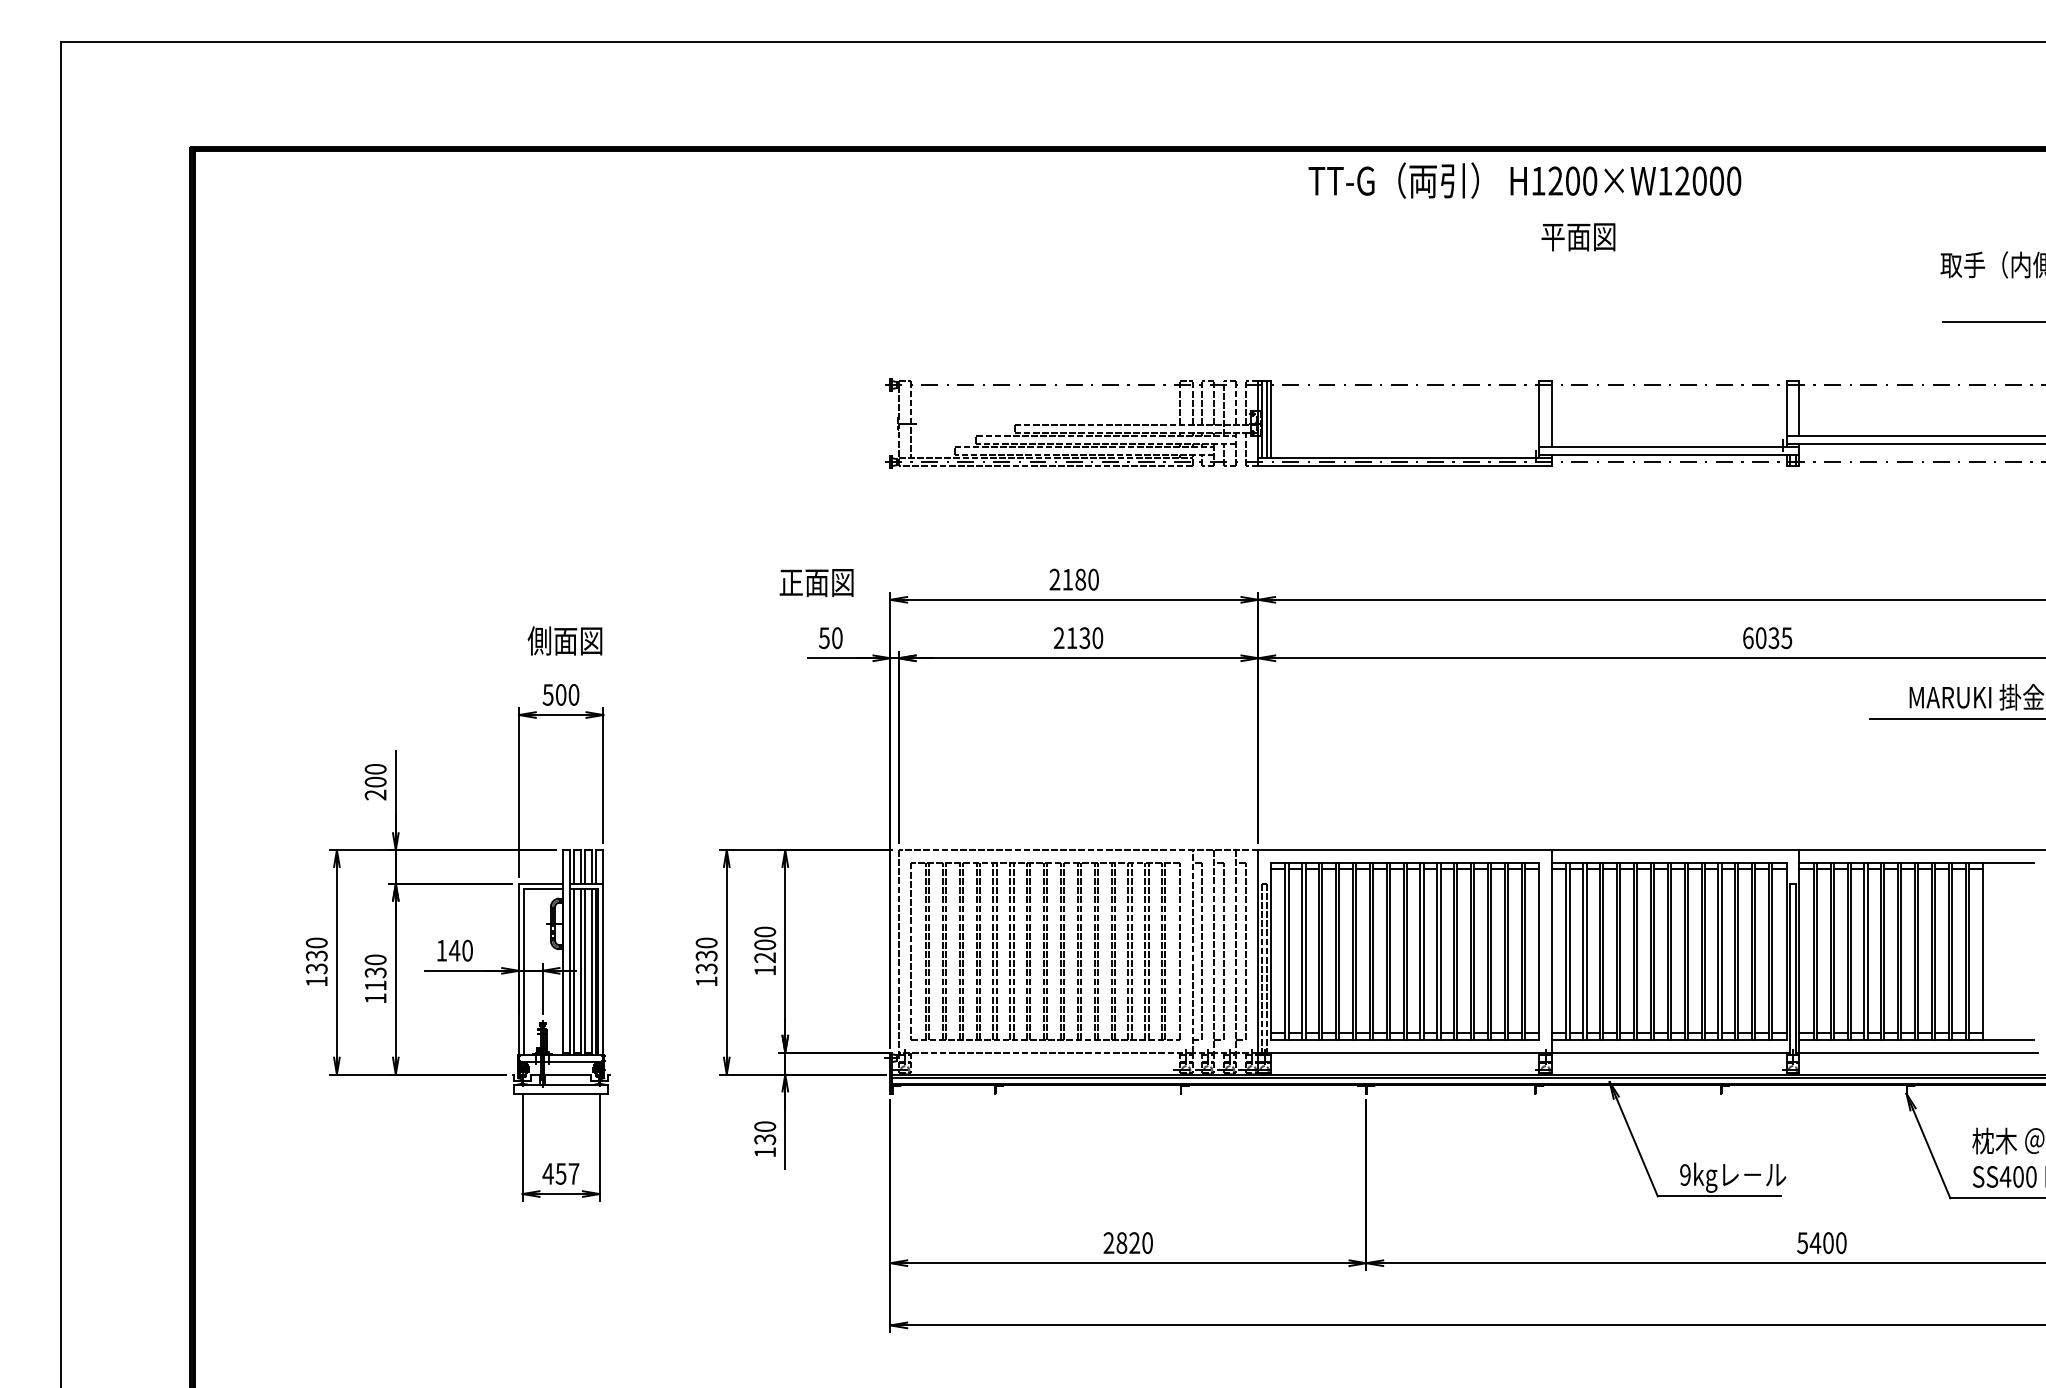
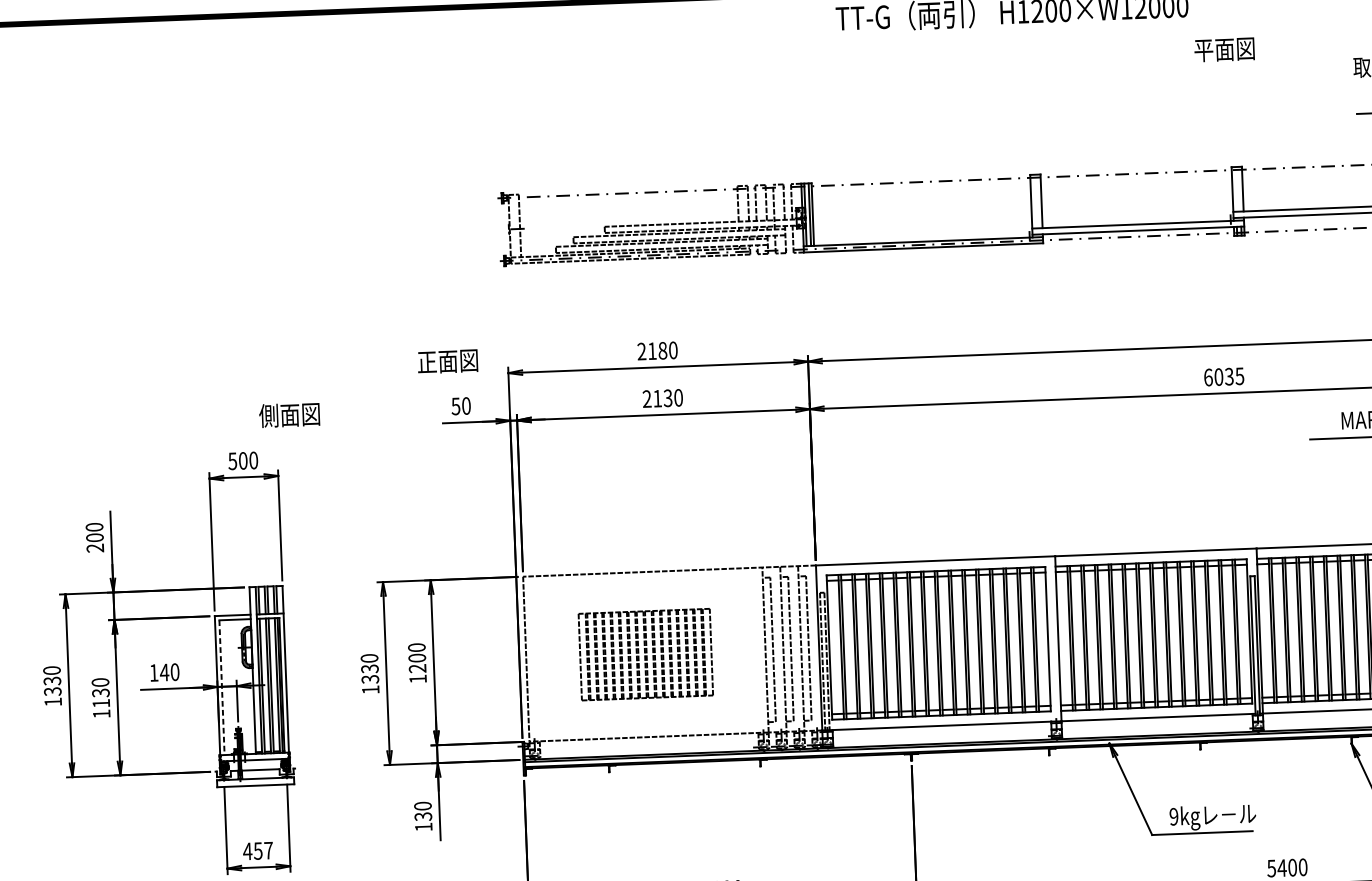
text: (1578, 237) -> (1224, 50), moved
text: (564, 640) -> (289, 414), moved
part: (1045, 951) -> (645, 654), size x0.6
line: (524, 971) -> (222, 687), solid -> dashed

